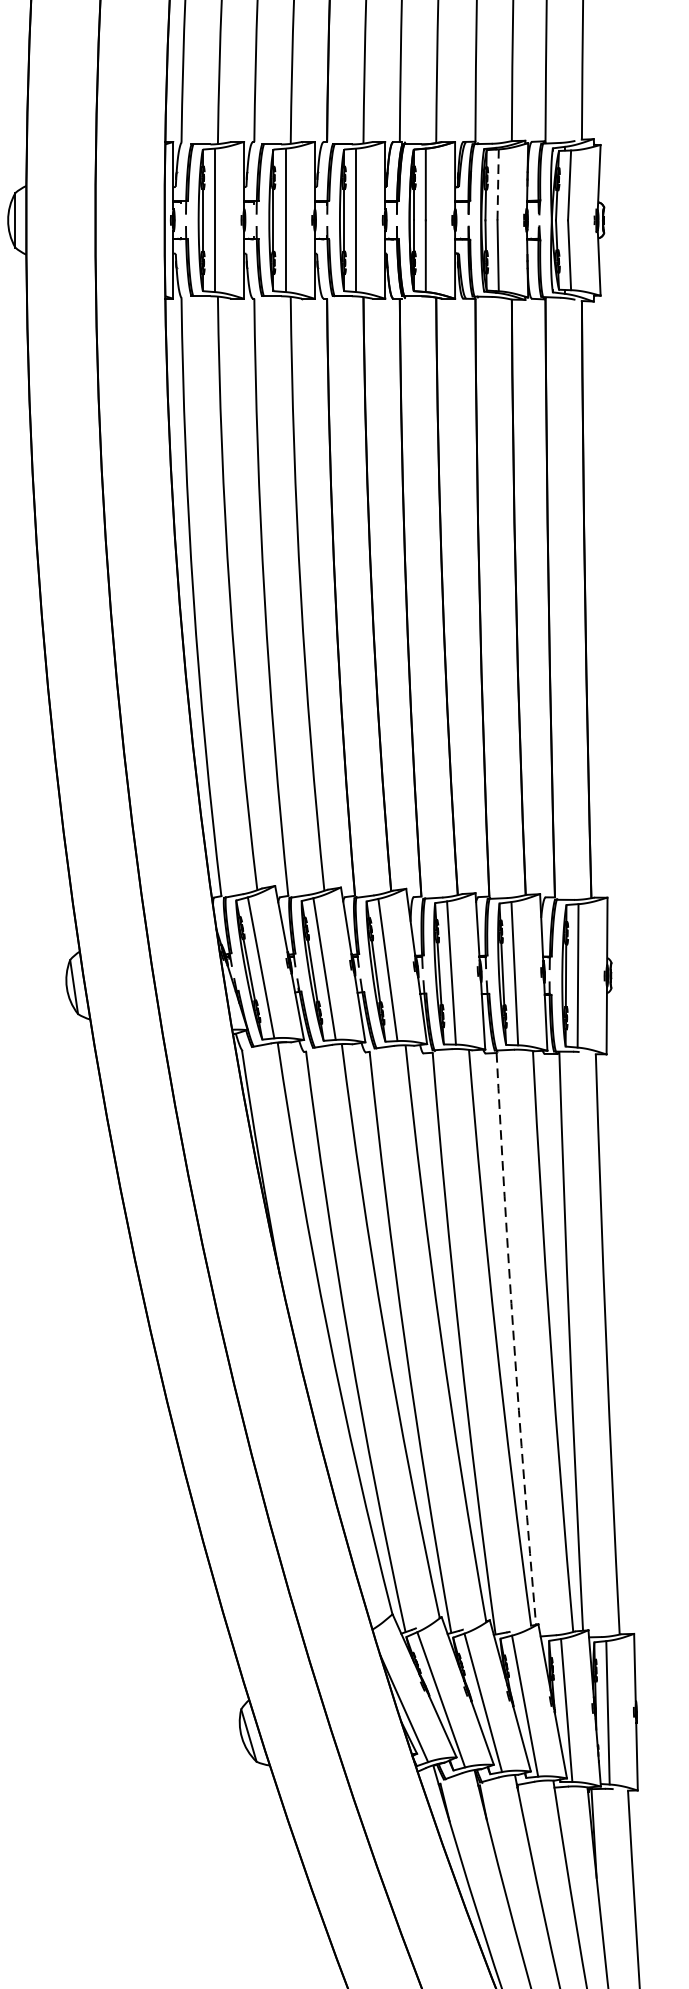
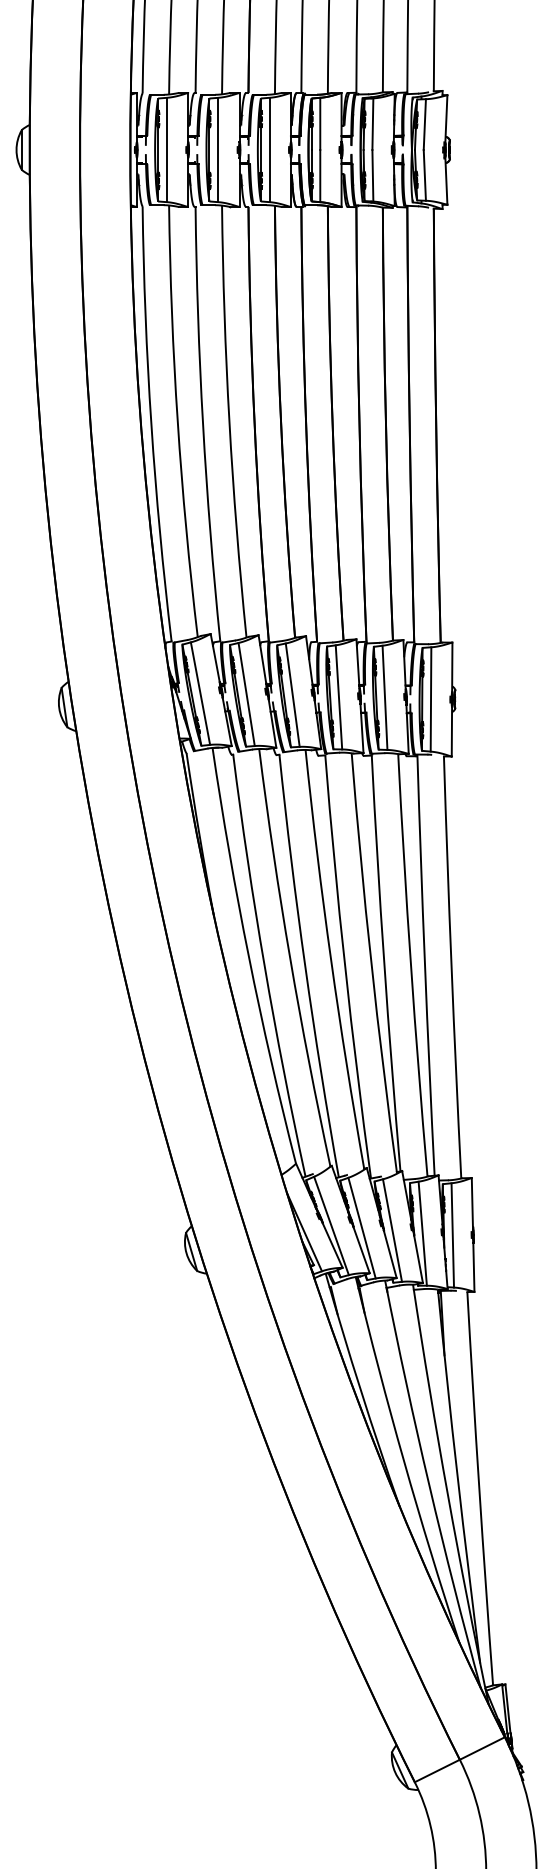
line: (497, 185) -> (372, 124), dashed -> solid
arc: (514, 1338) -> (384, 963), dashed -> solid

